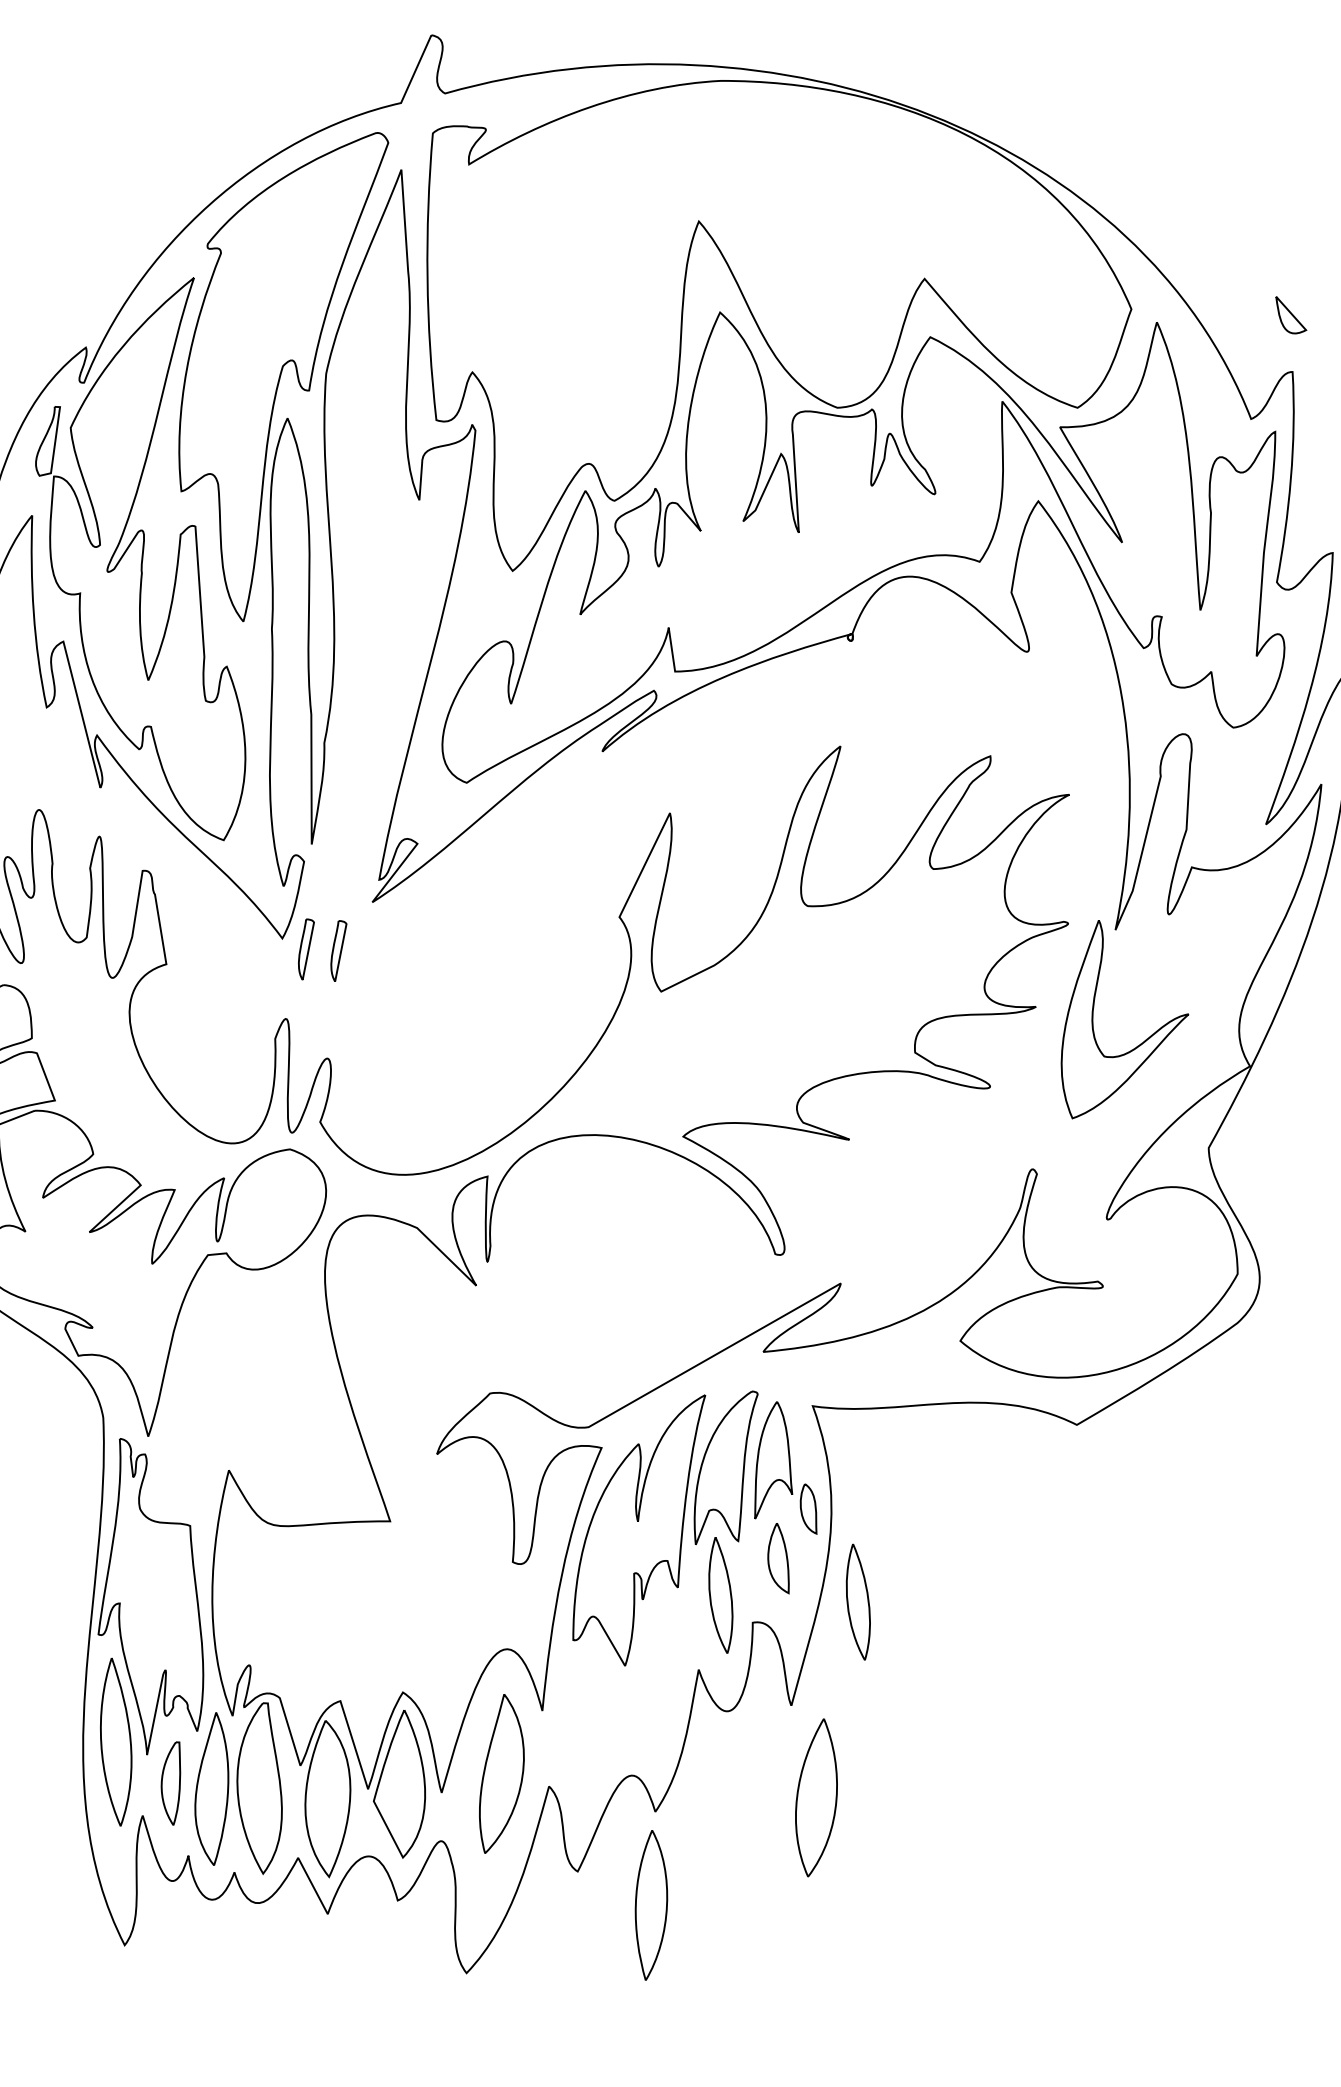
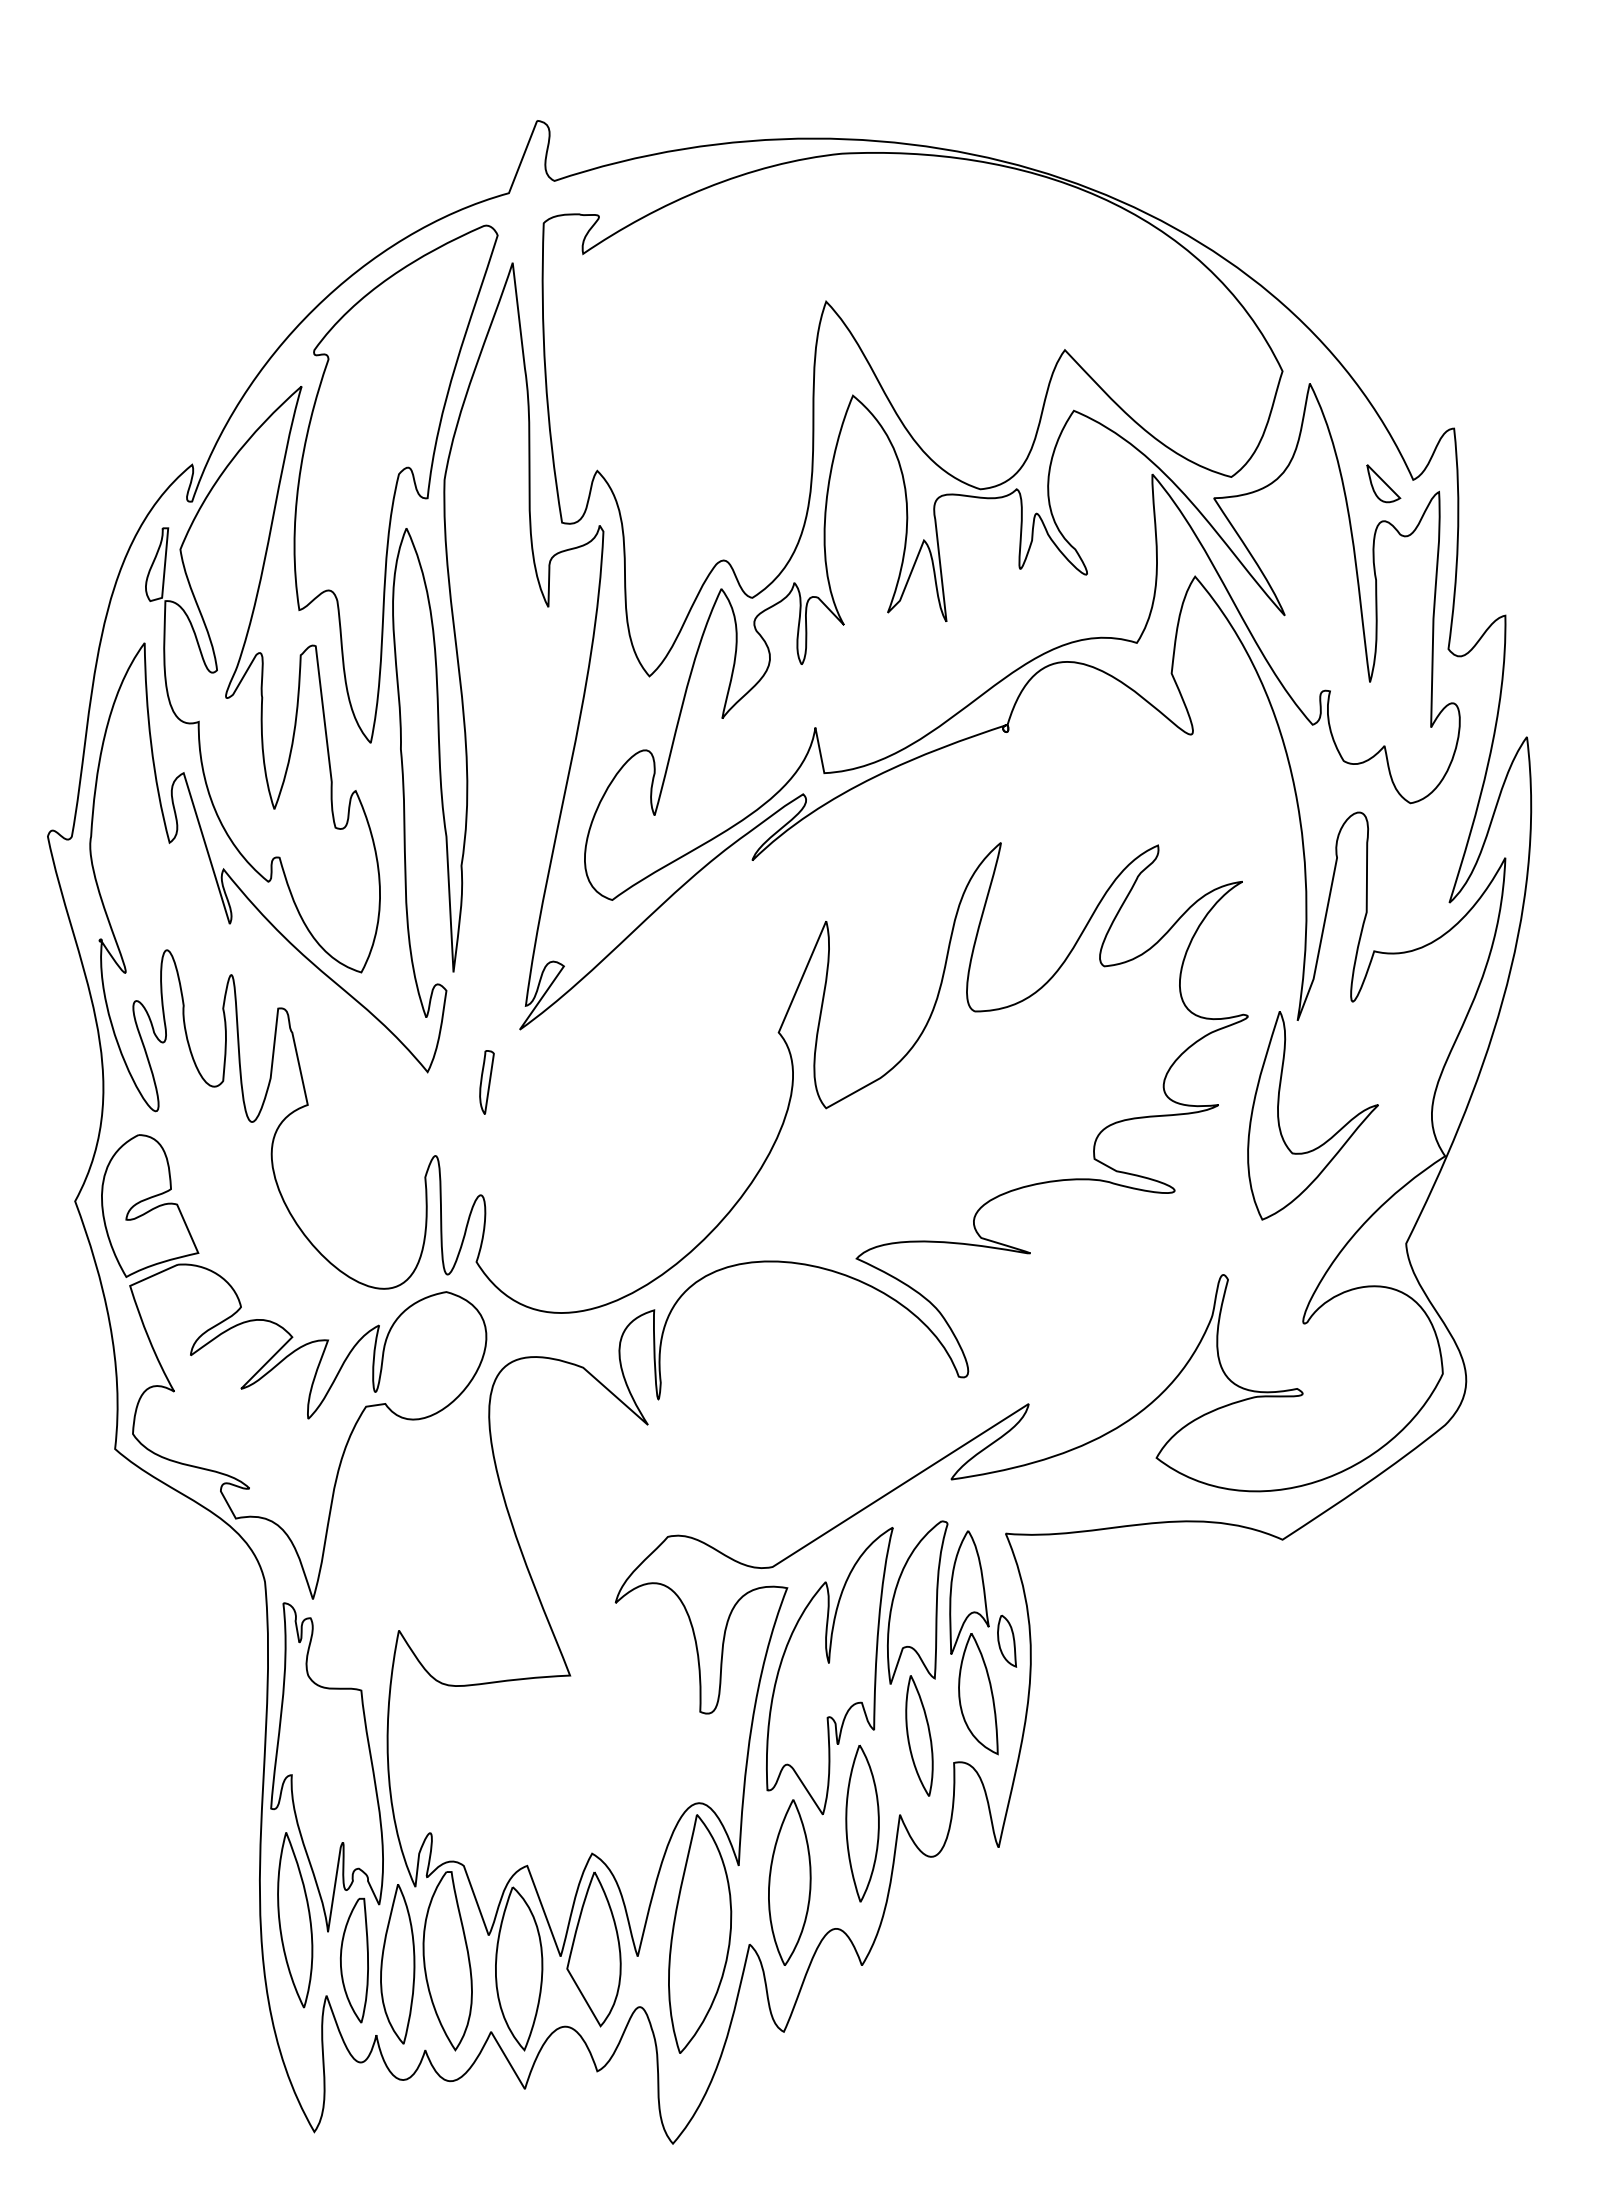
part: (1290, 315) -> (1383, 483), moved
part: (305, 949) -> (452, 1082), removed
part: (779, 1558) -> (978, 1694), size x1.67
part: (858, 1601) -> (1063, 1735), removed
part: (502, 1773) -> (700, 1933), size x1.43
part: (170, 1783) -> (353, 1960), size x1.43
part: (816, 1797) -> (789, 1882), moved
part: (651, 1905) -> (862, 1823), moved

